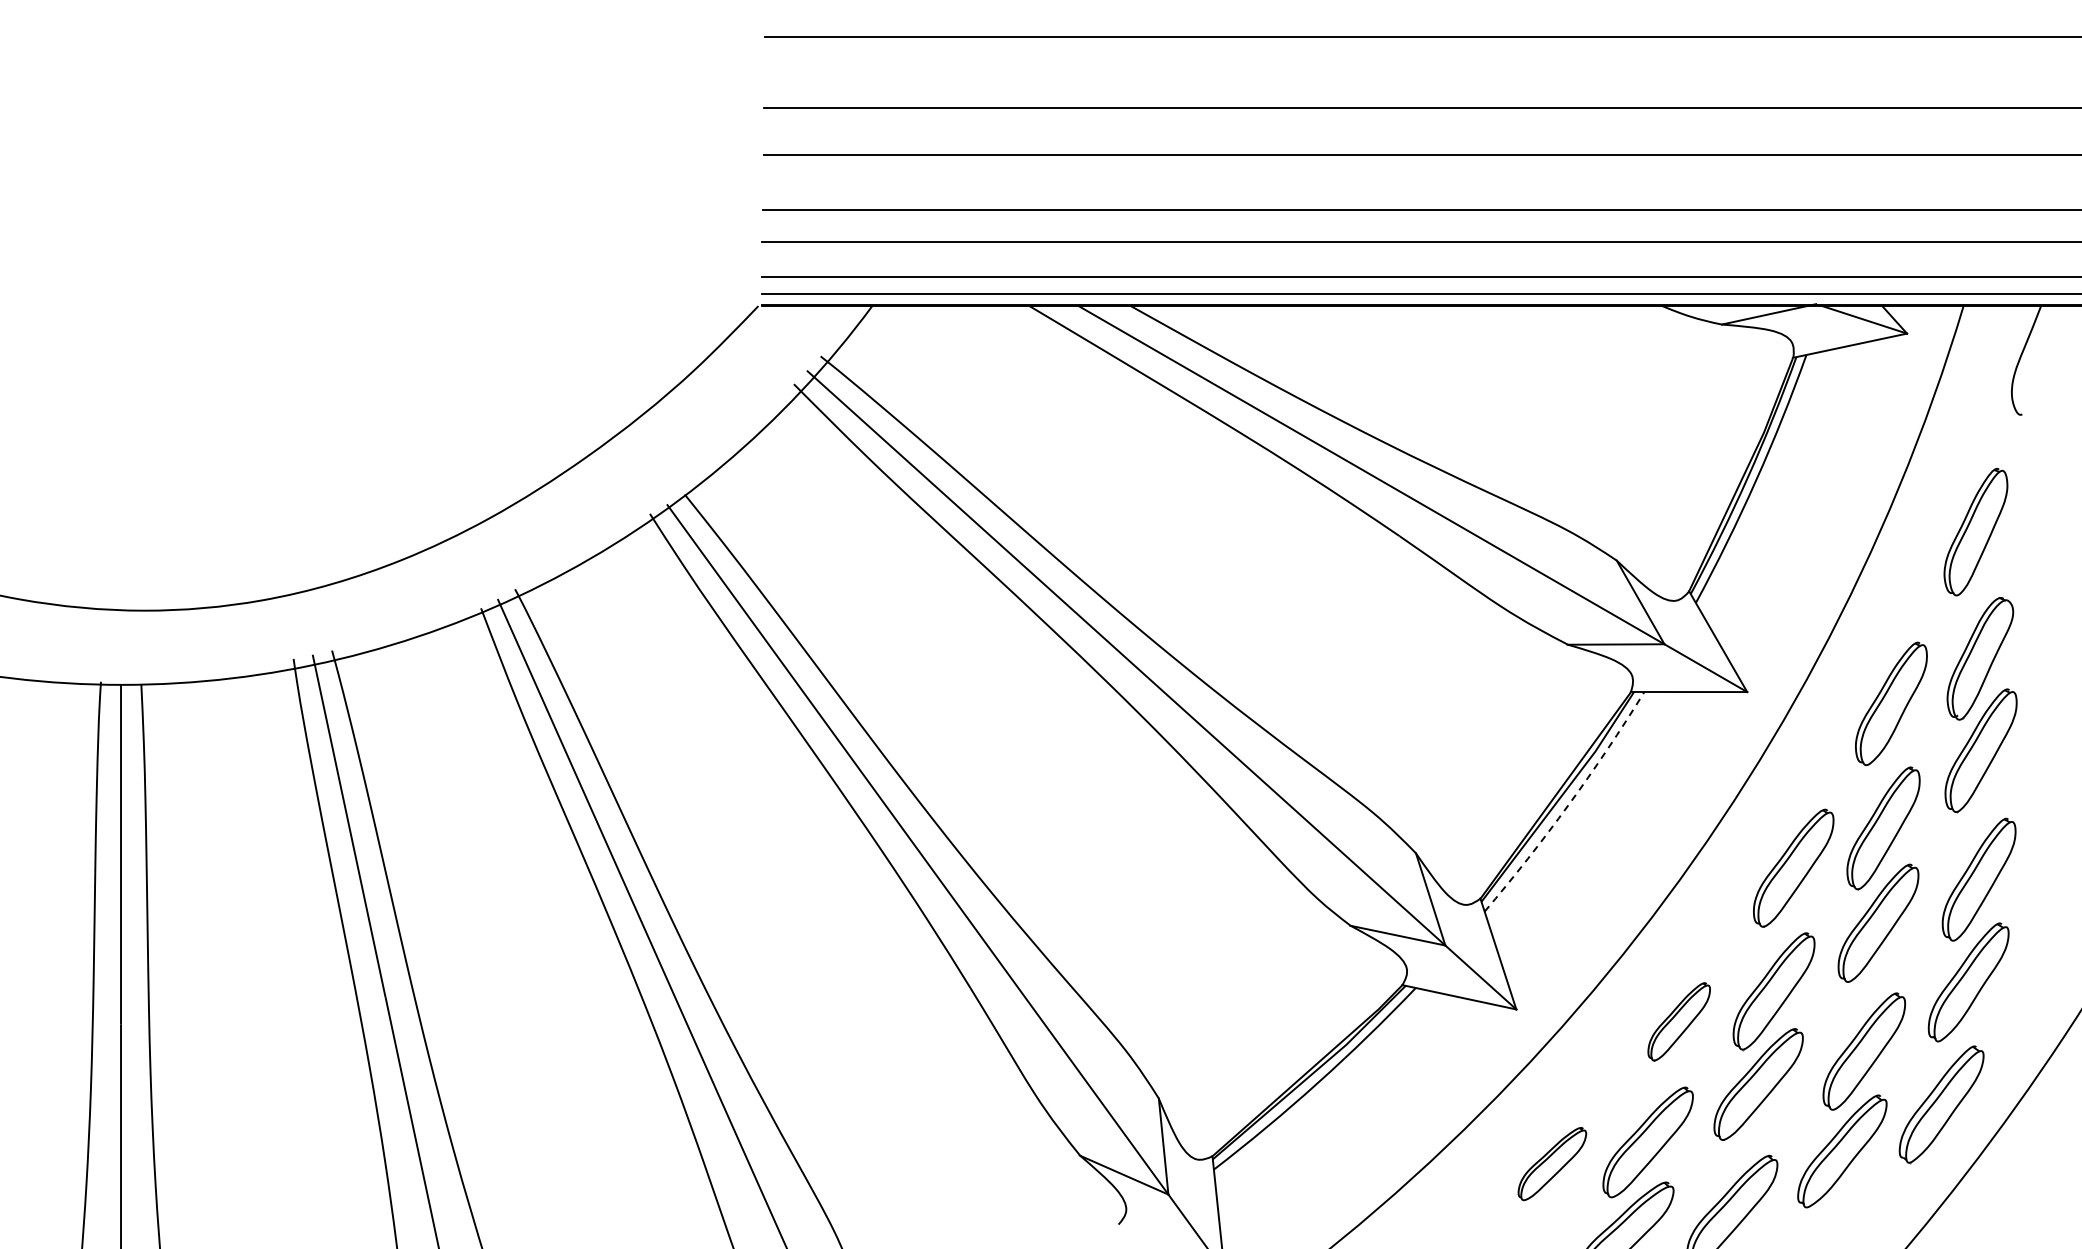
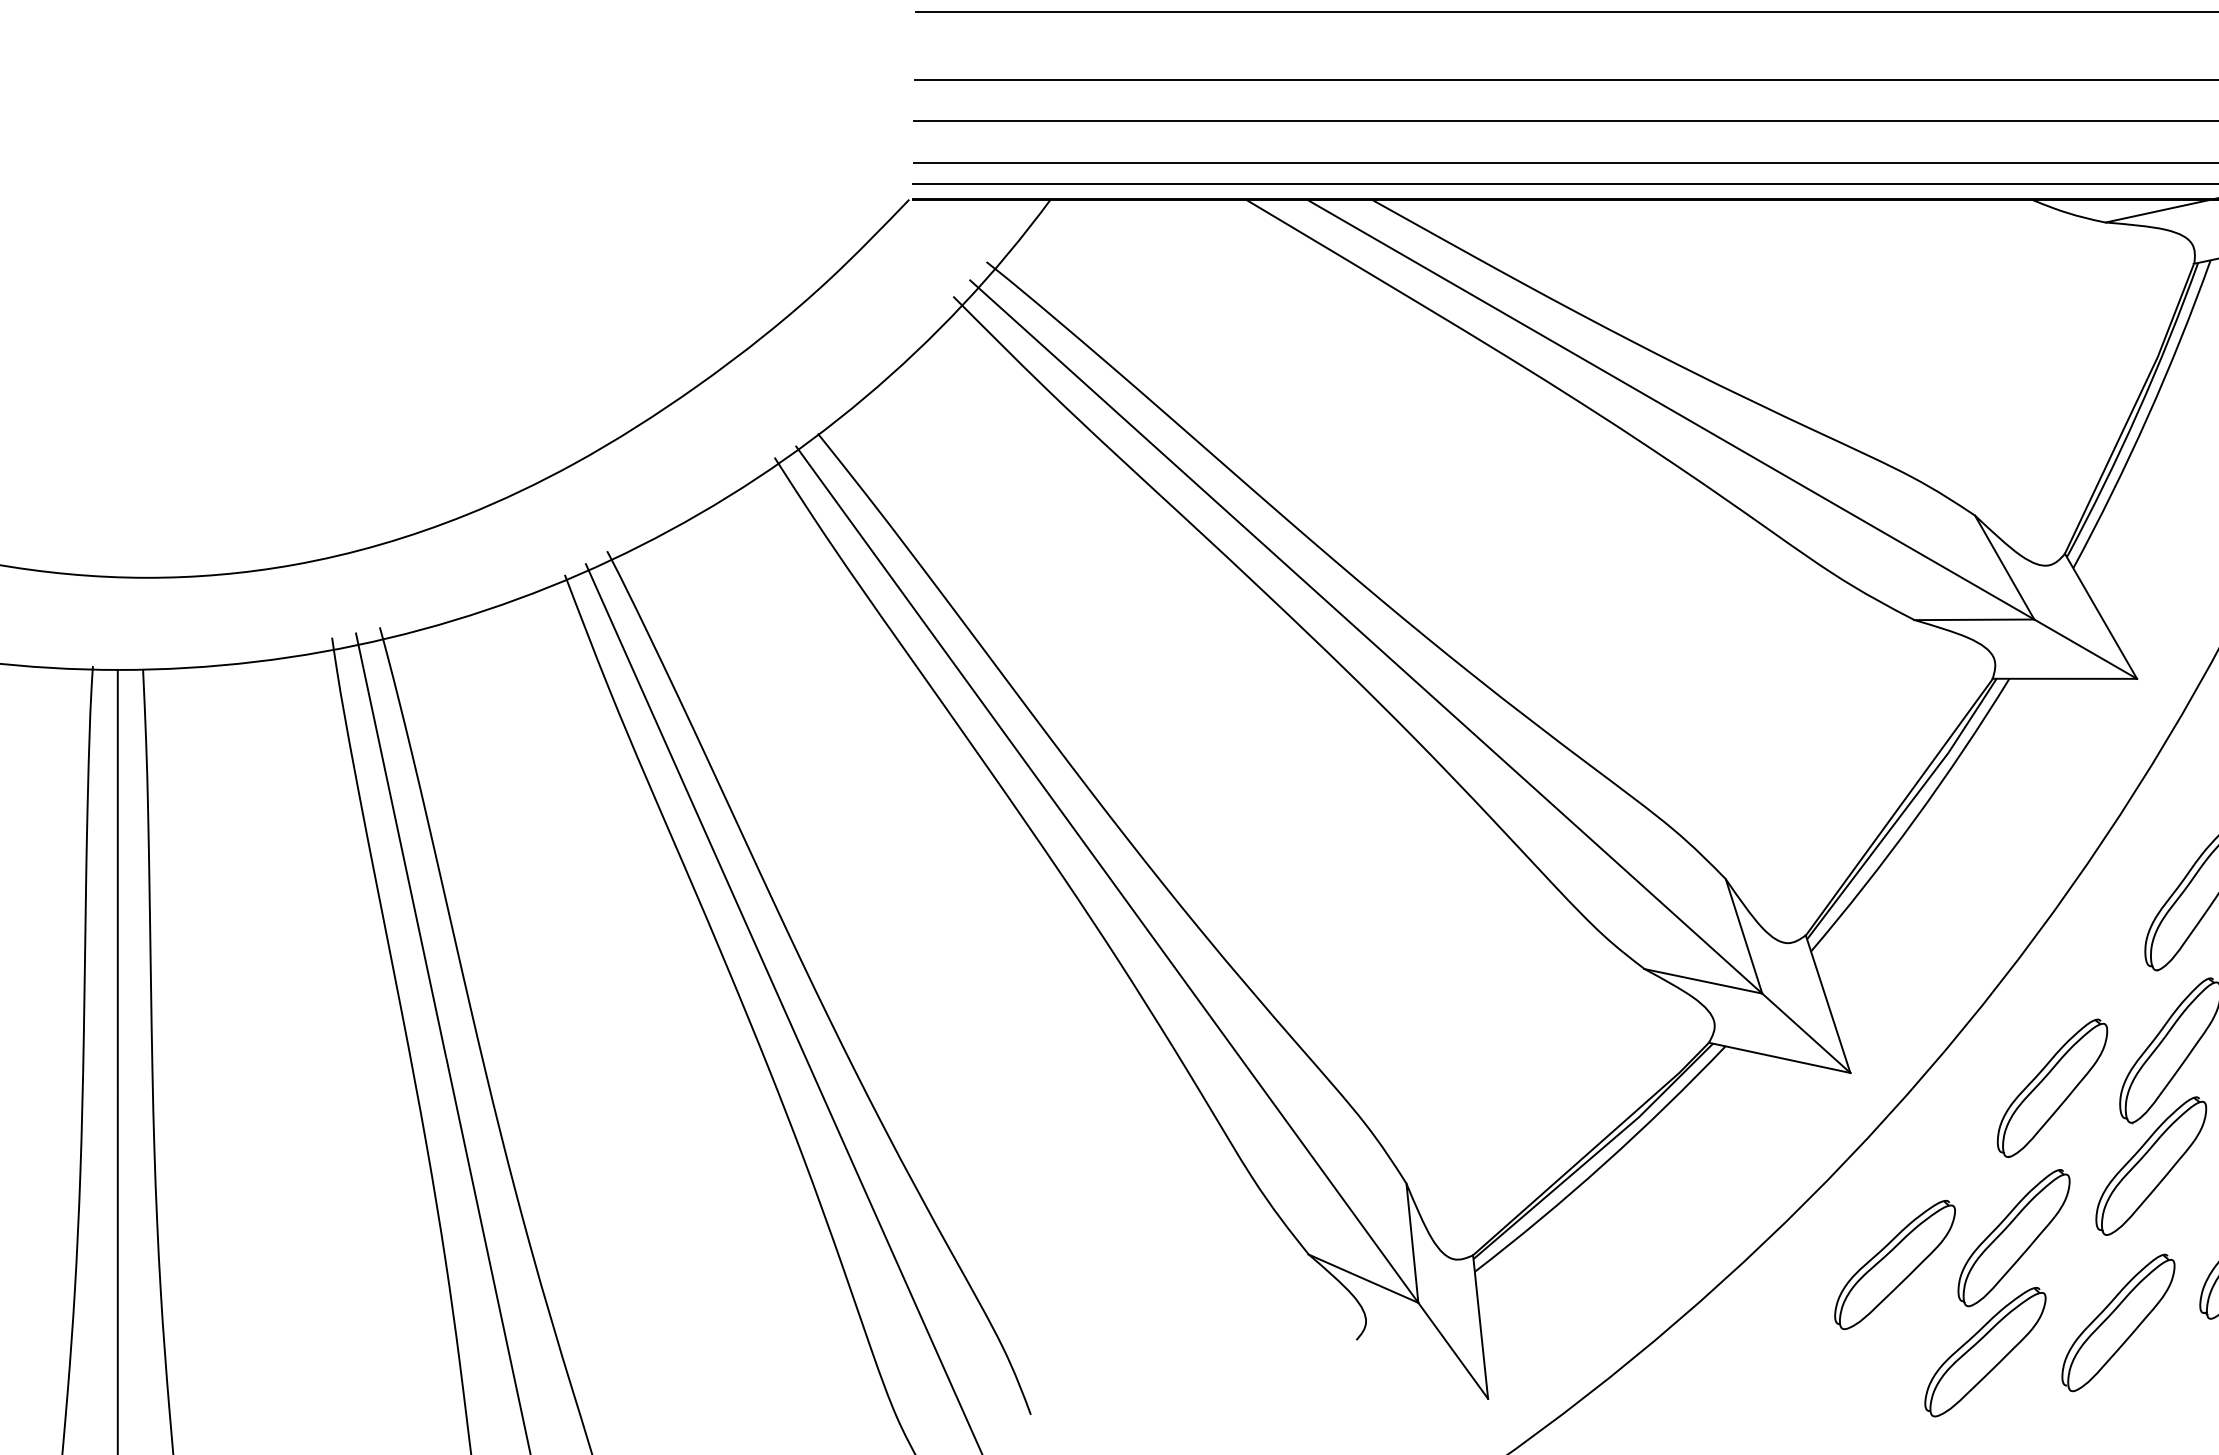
arc: (1568, 804) -> (1915, 818), dashed -> solid
part: (1679, 1021) -> (2052, 1087), size x1.43
part: (1552, 1163) -> (1895, 1264), size x1.43

